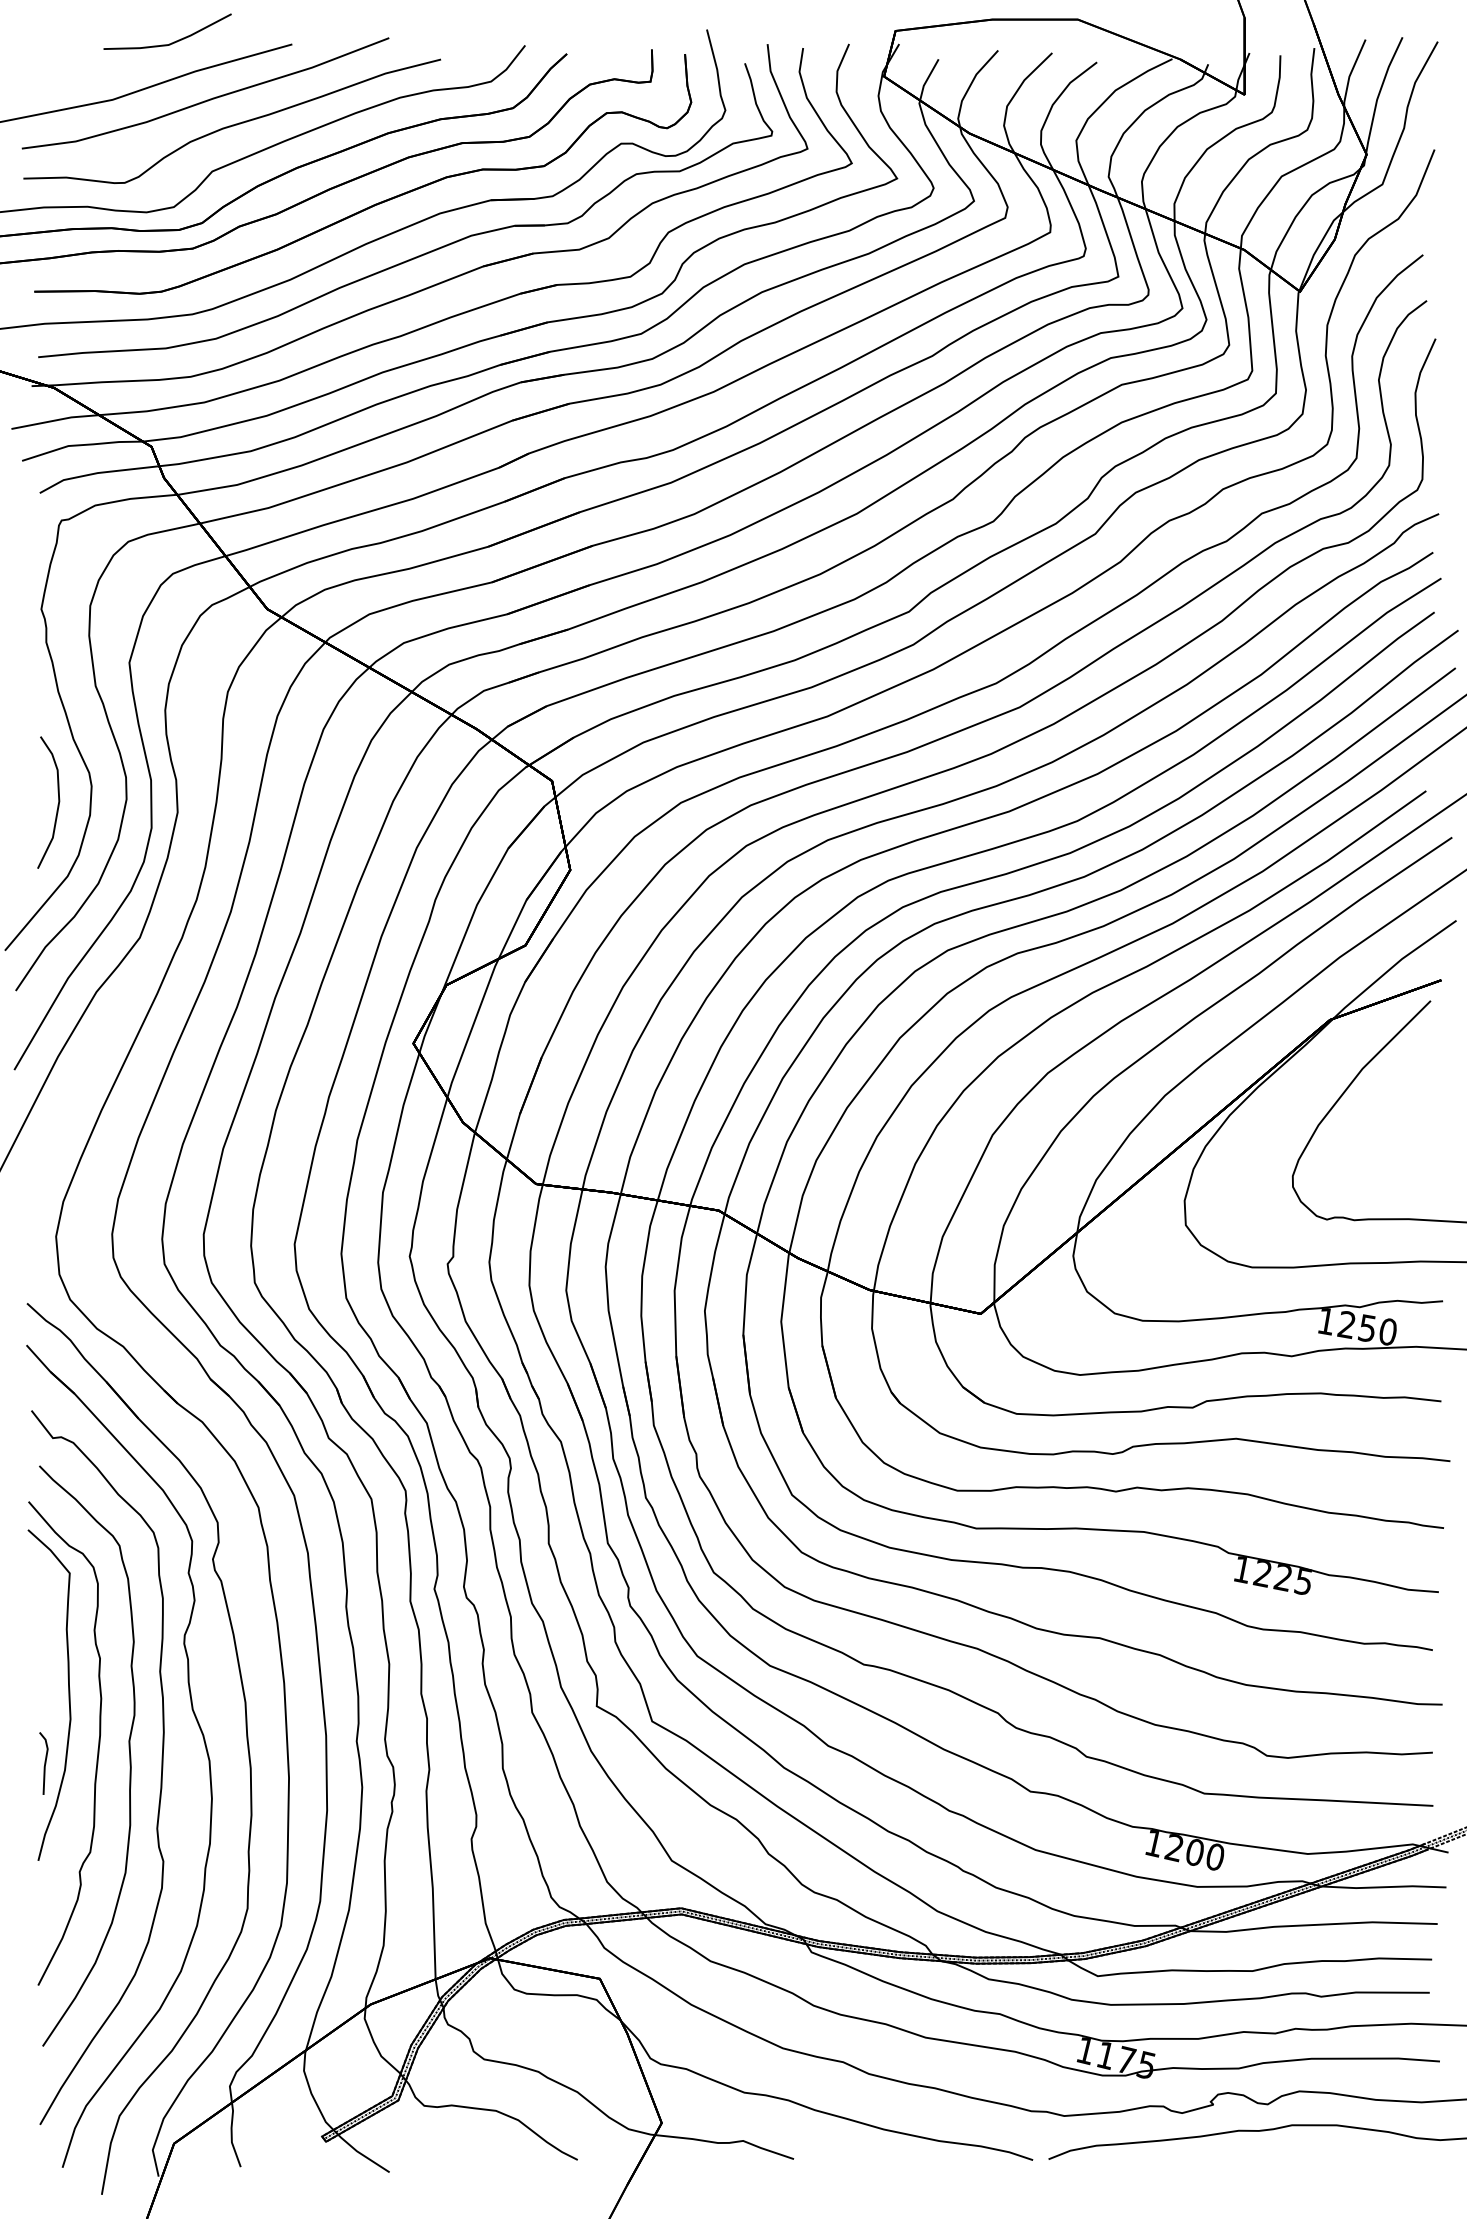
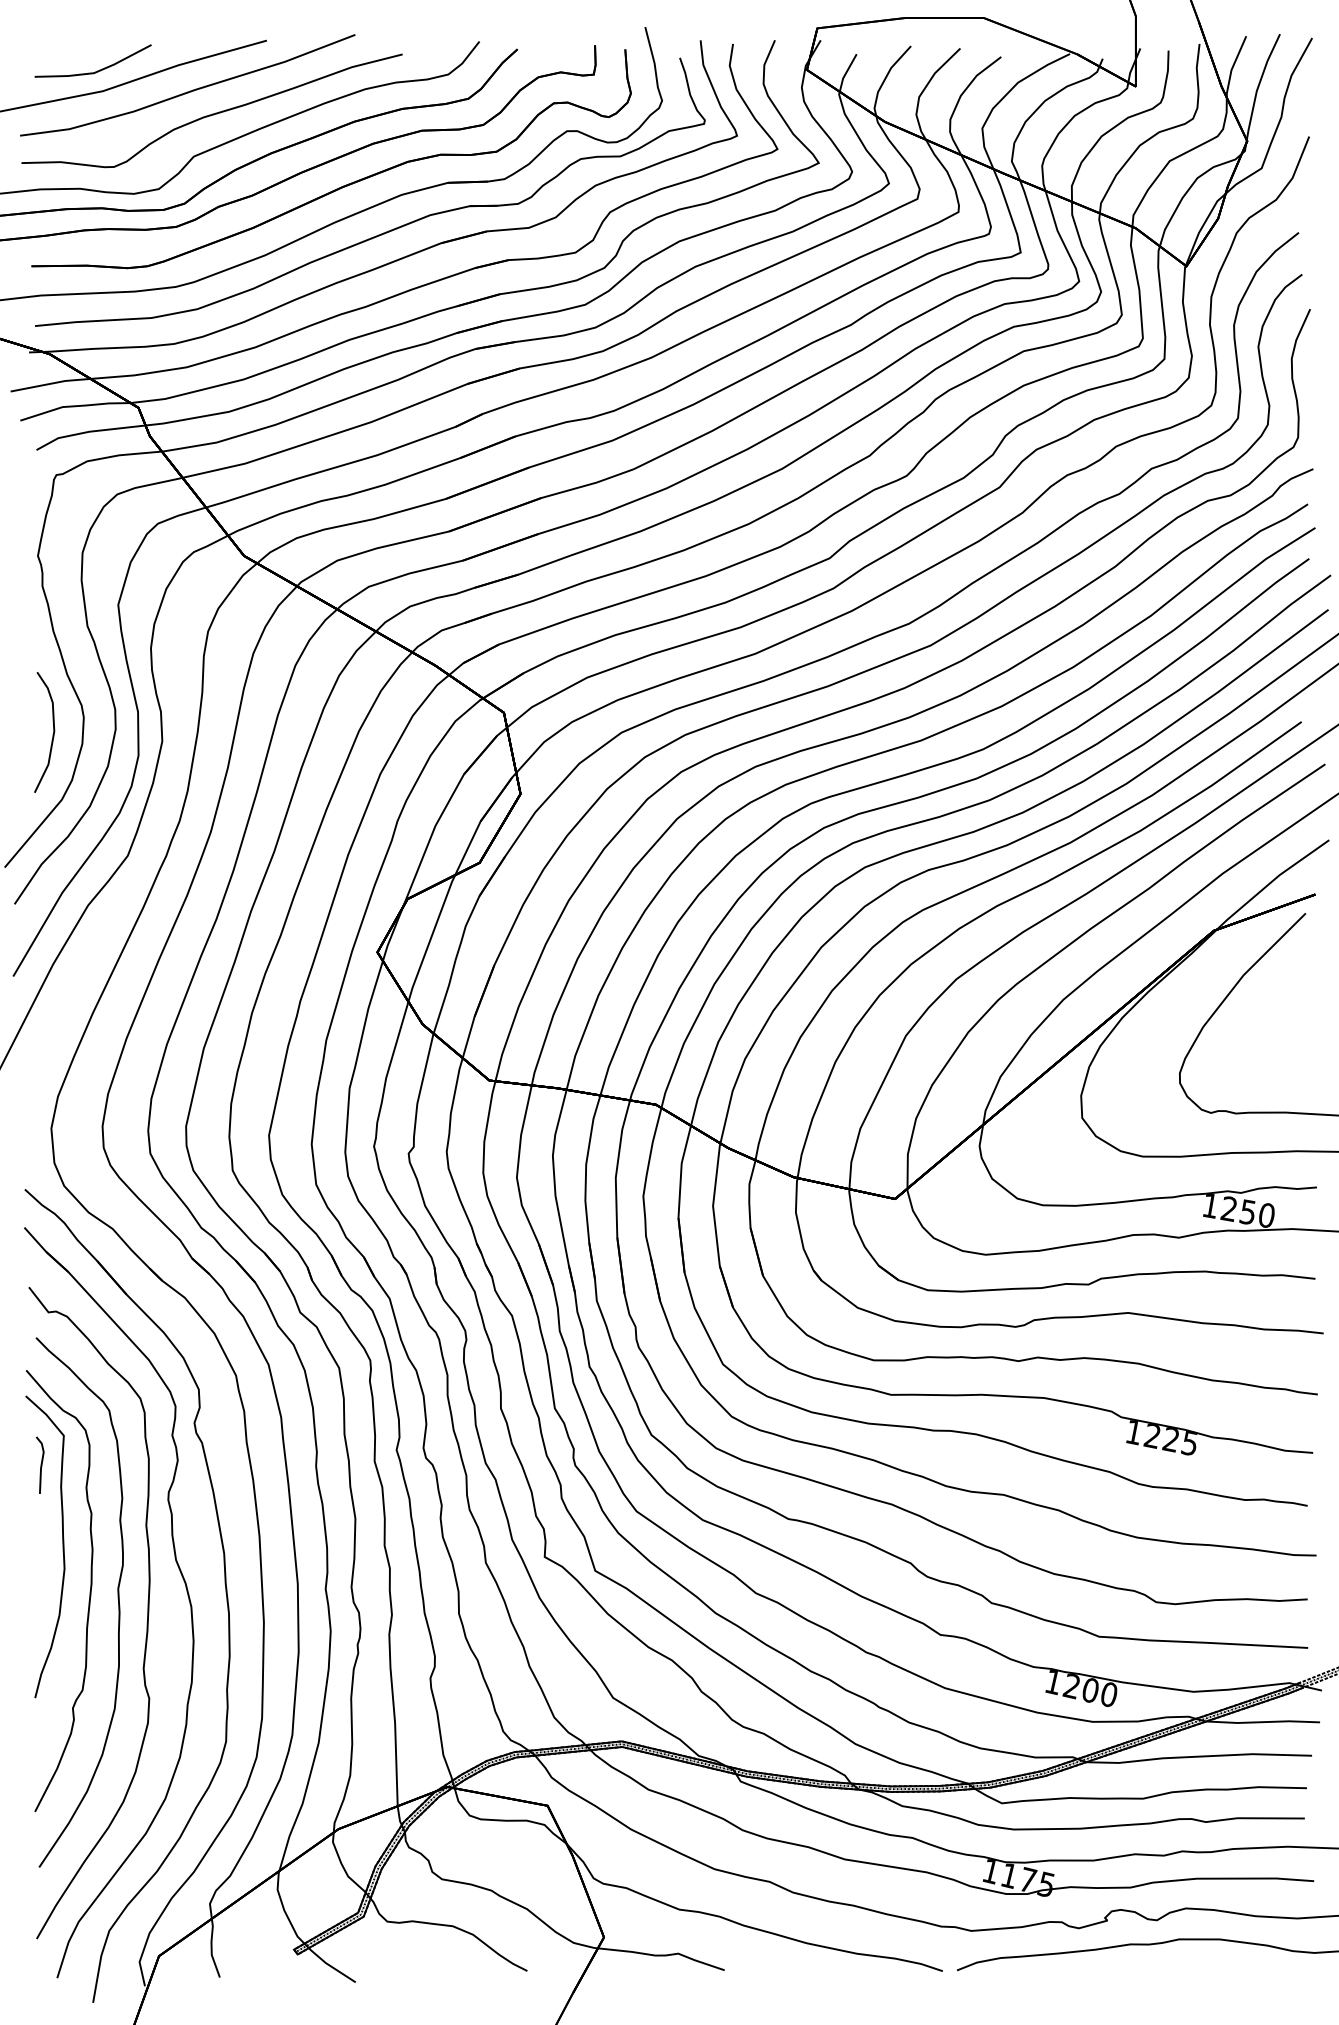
part: (172, 42) -> (97, 70), moved
part: (44, 1762) -> (40, 1464), moved

